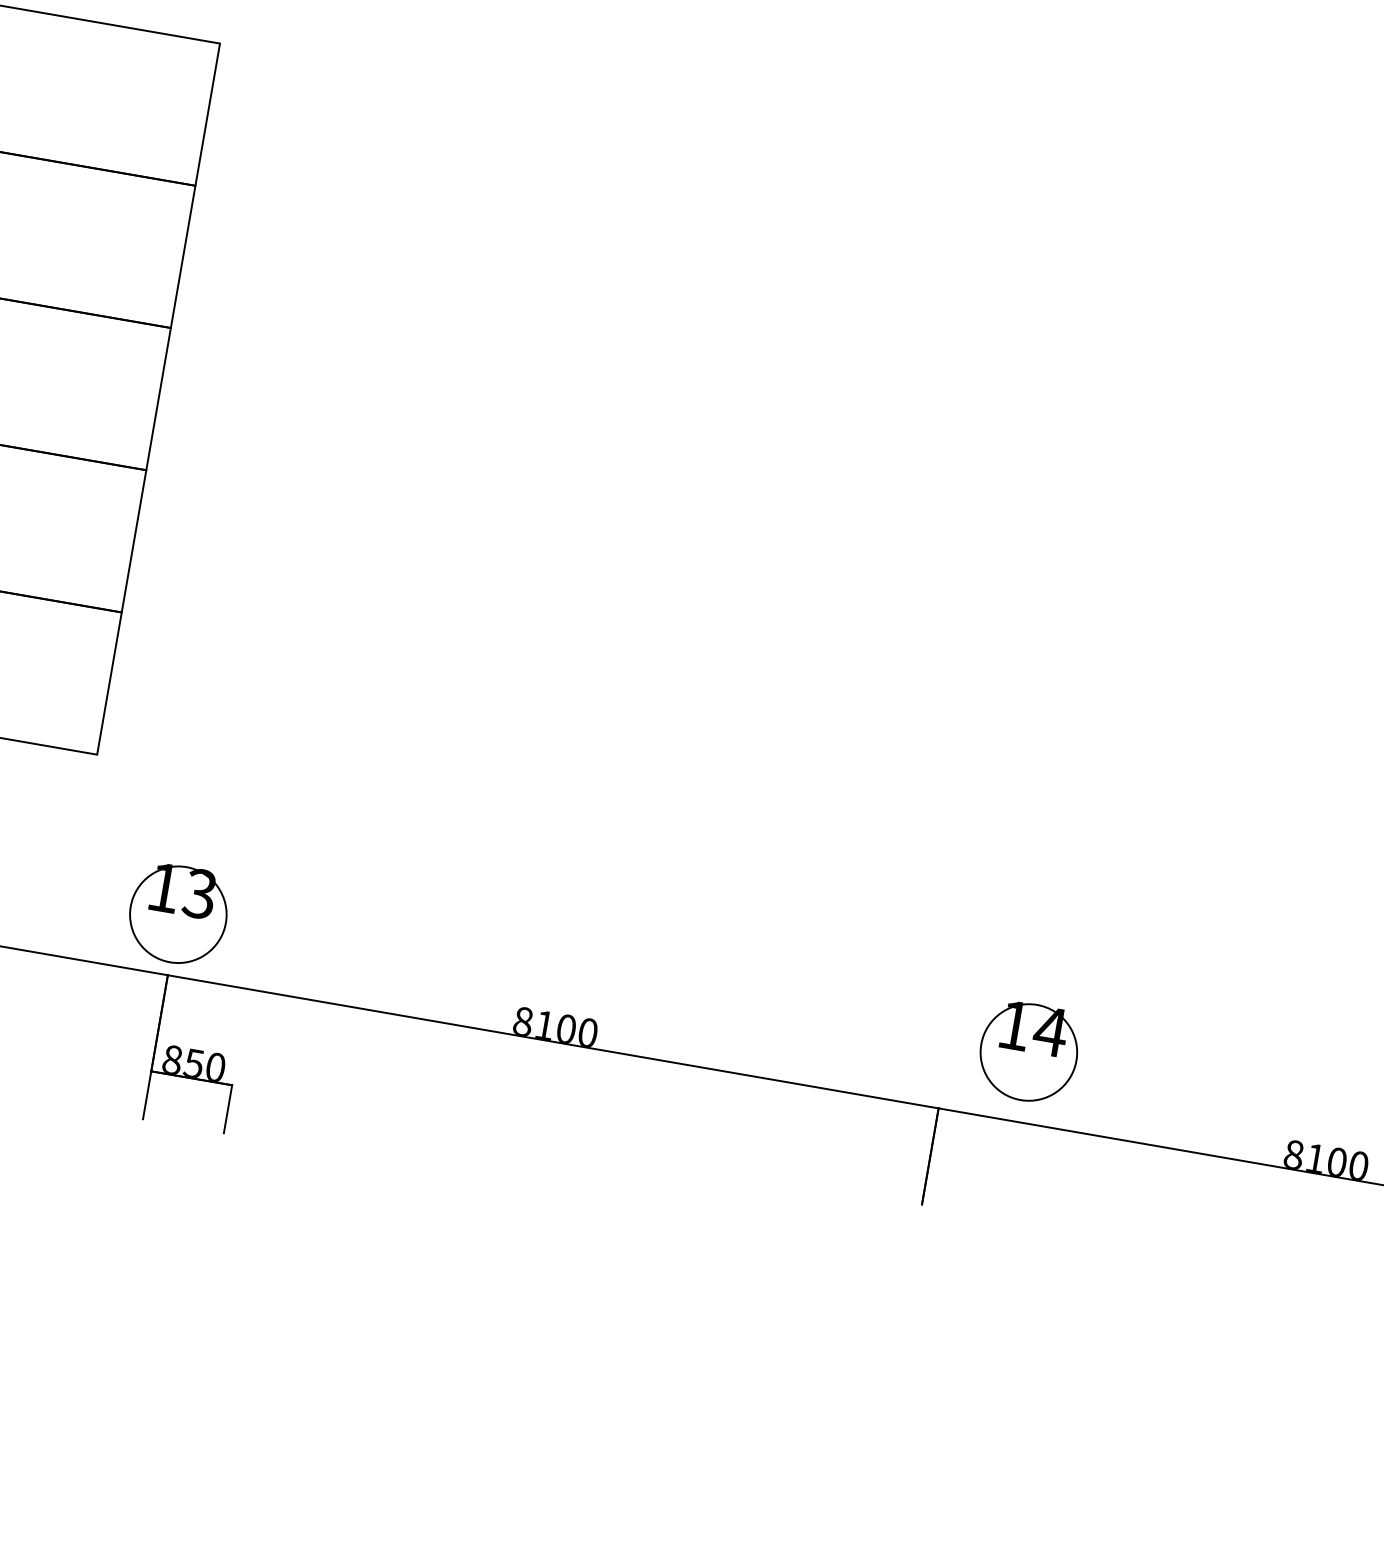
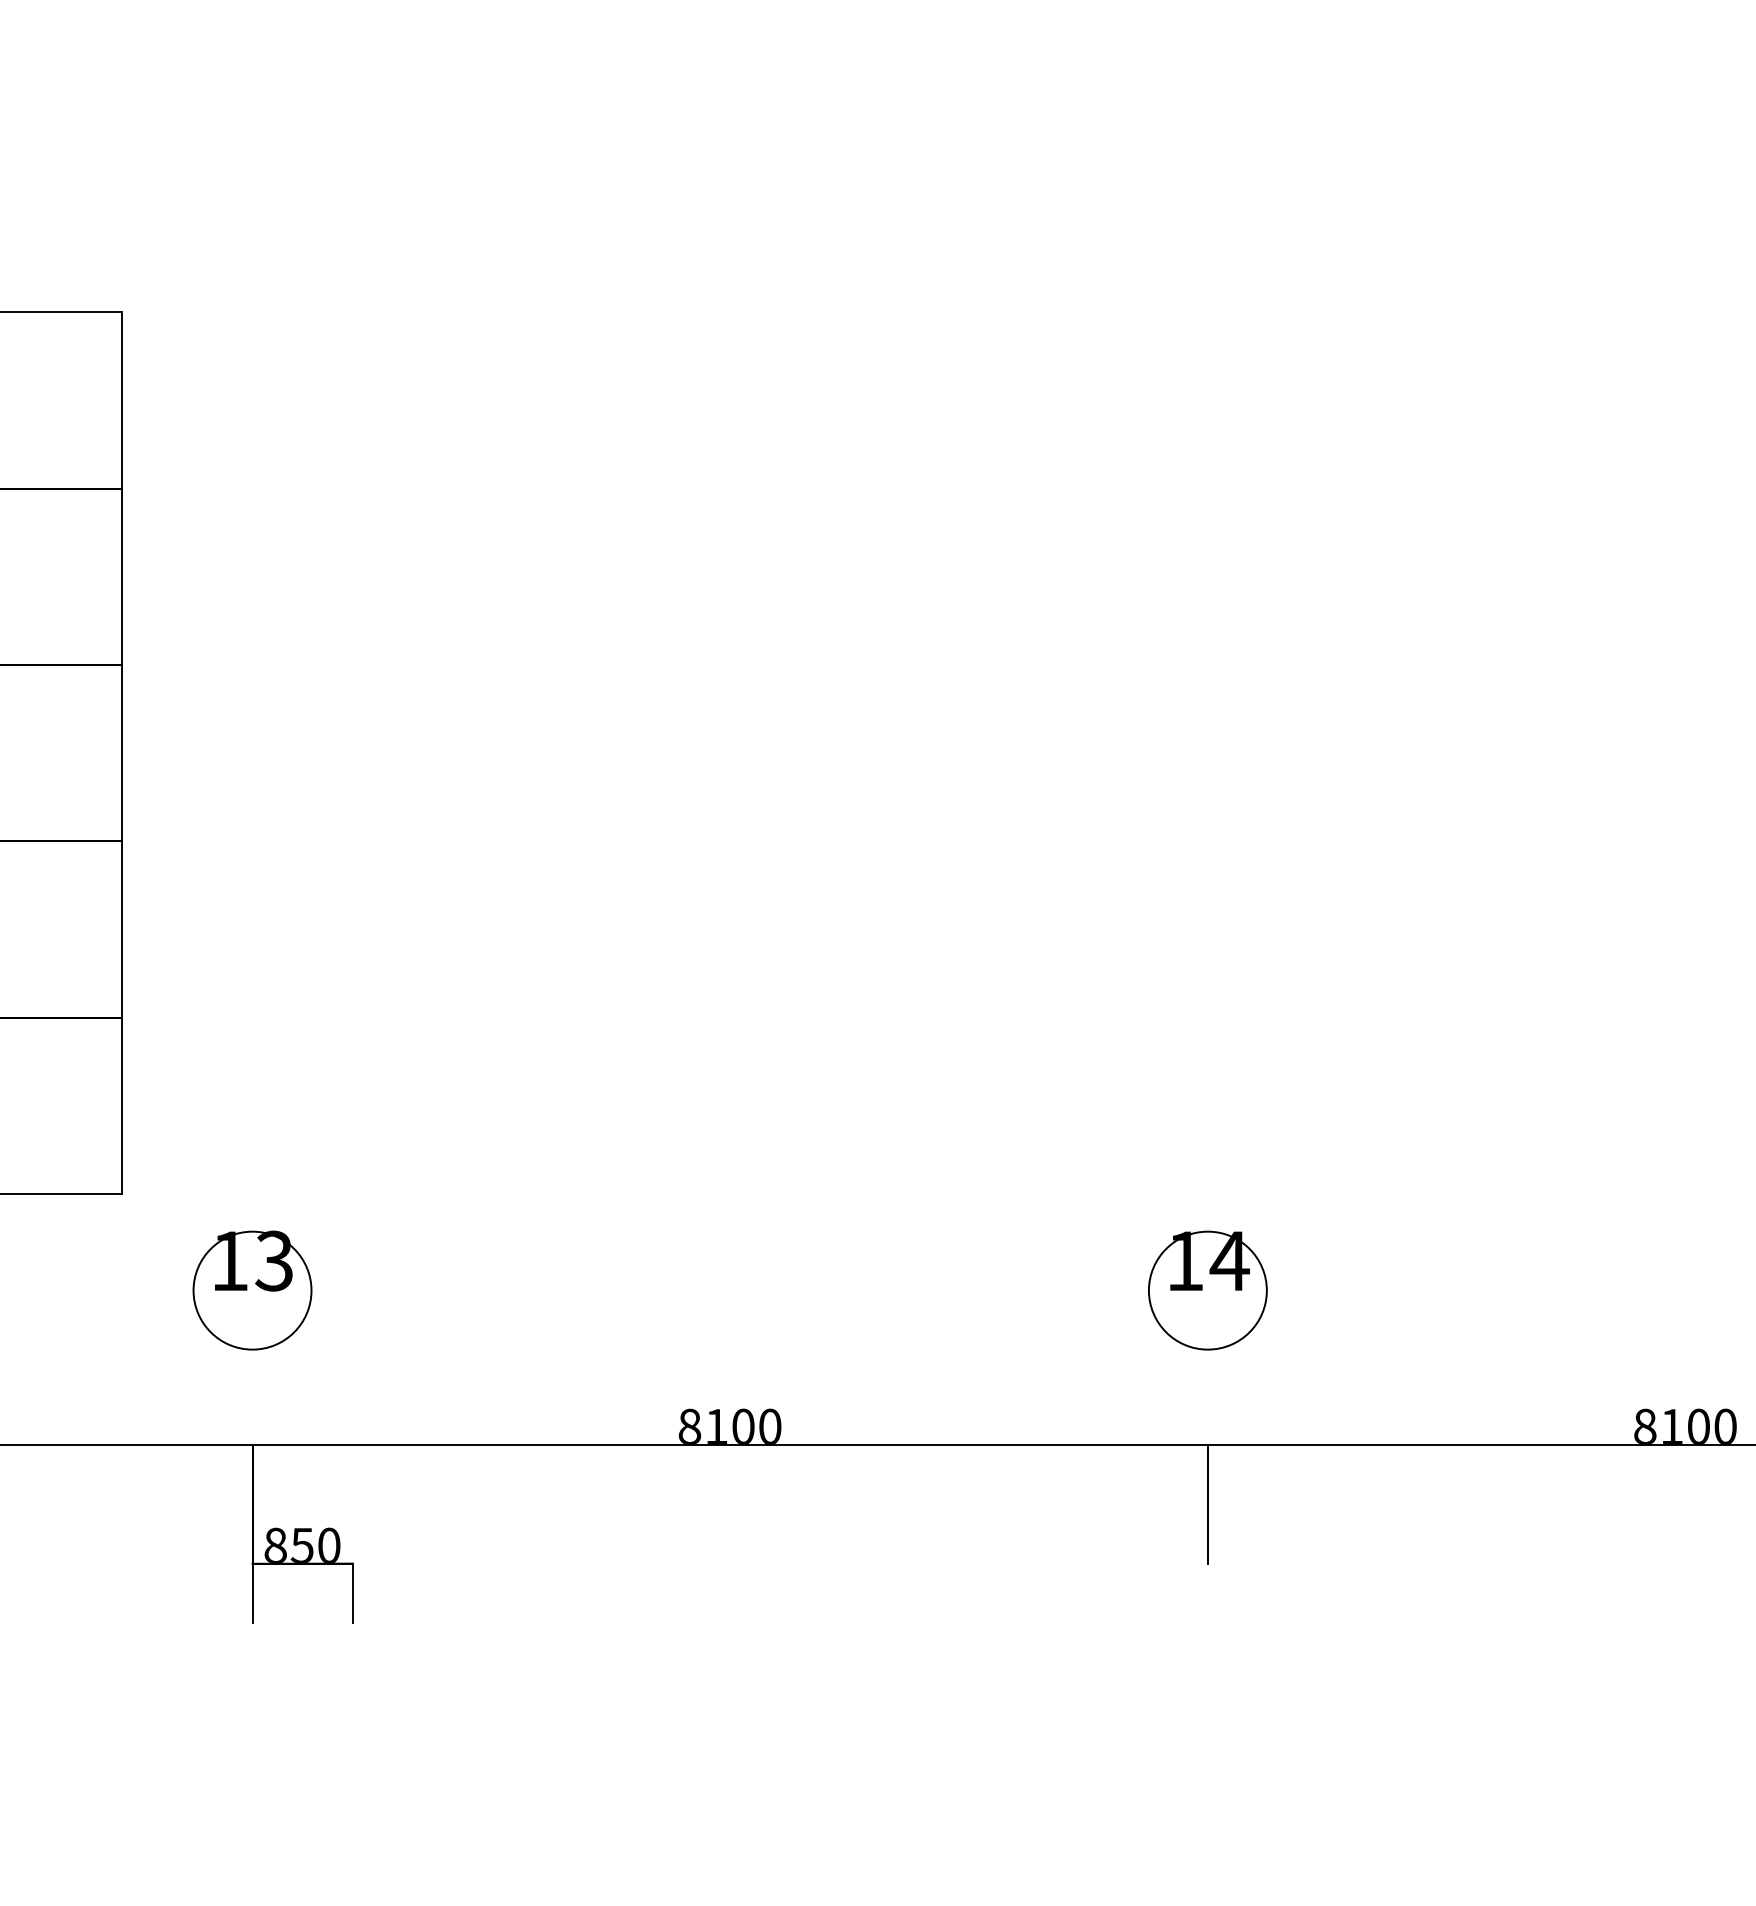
part: (178, 914) -> (252, 1290), moved
part: (1028, 1052) -> (1207, 1290), moved

